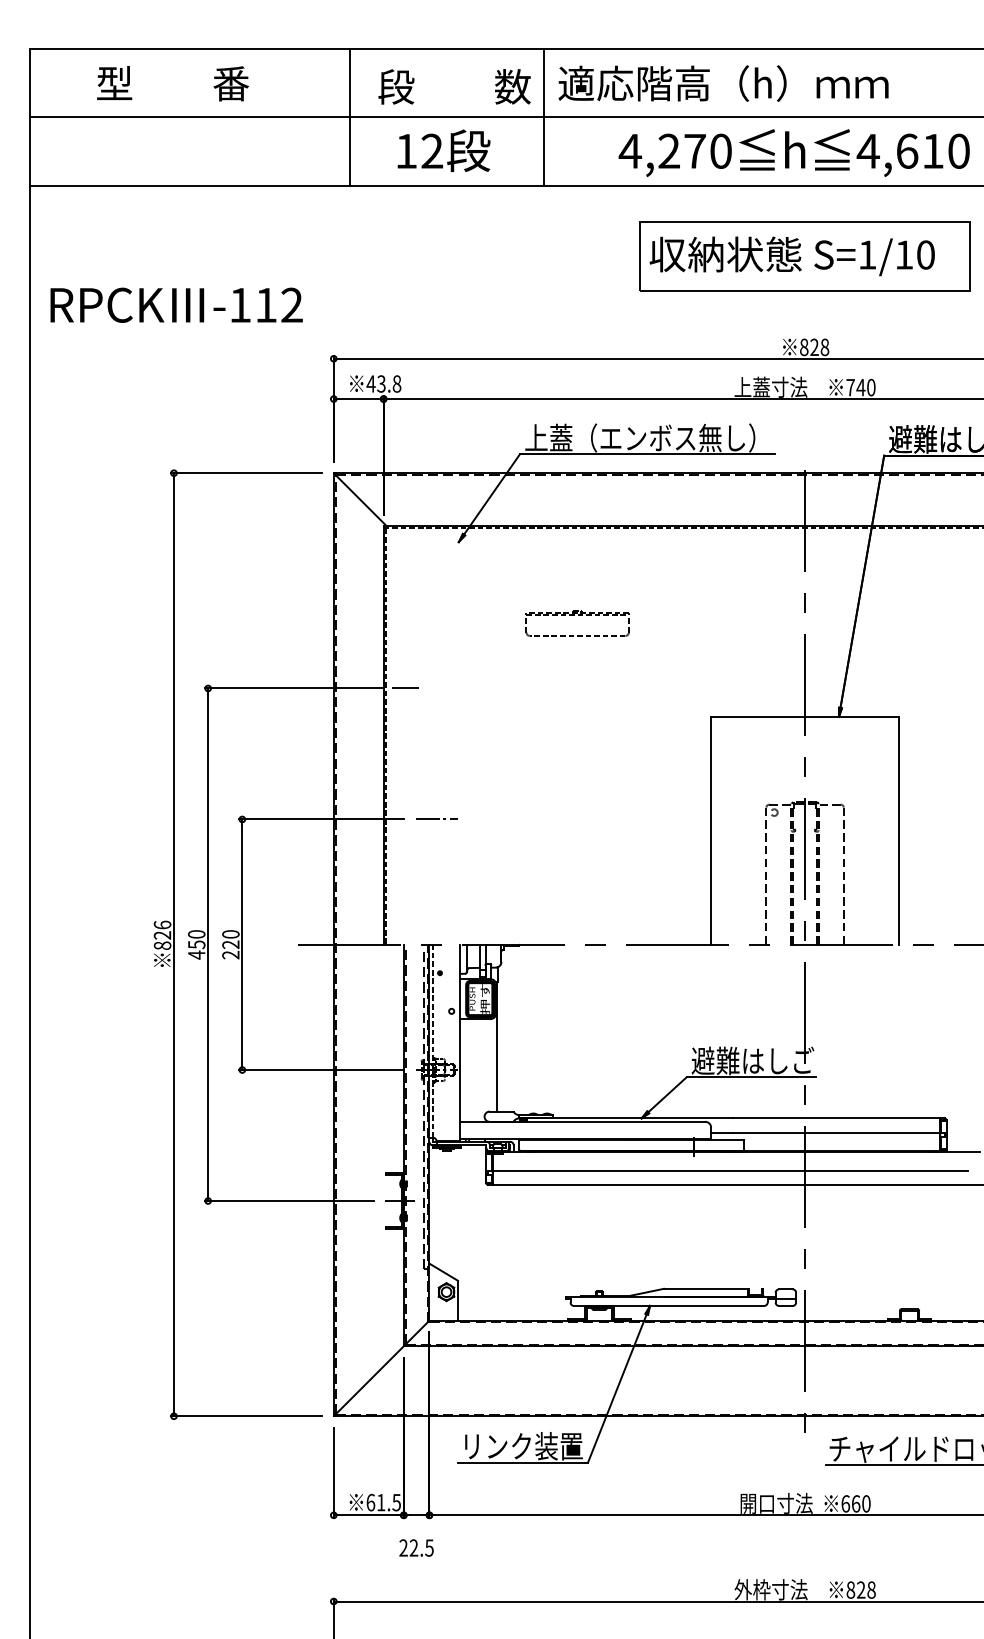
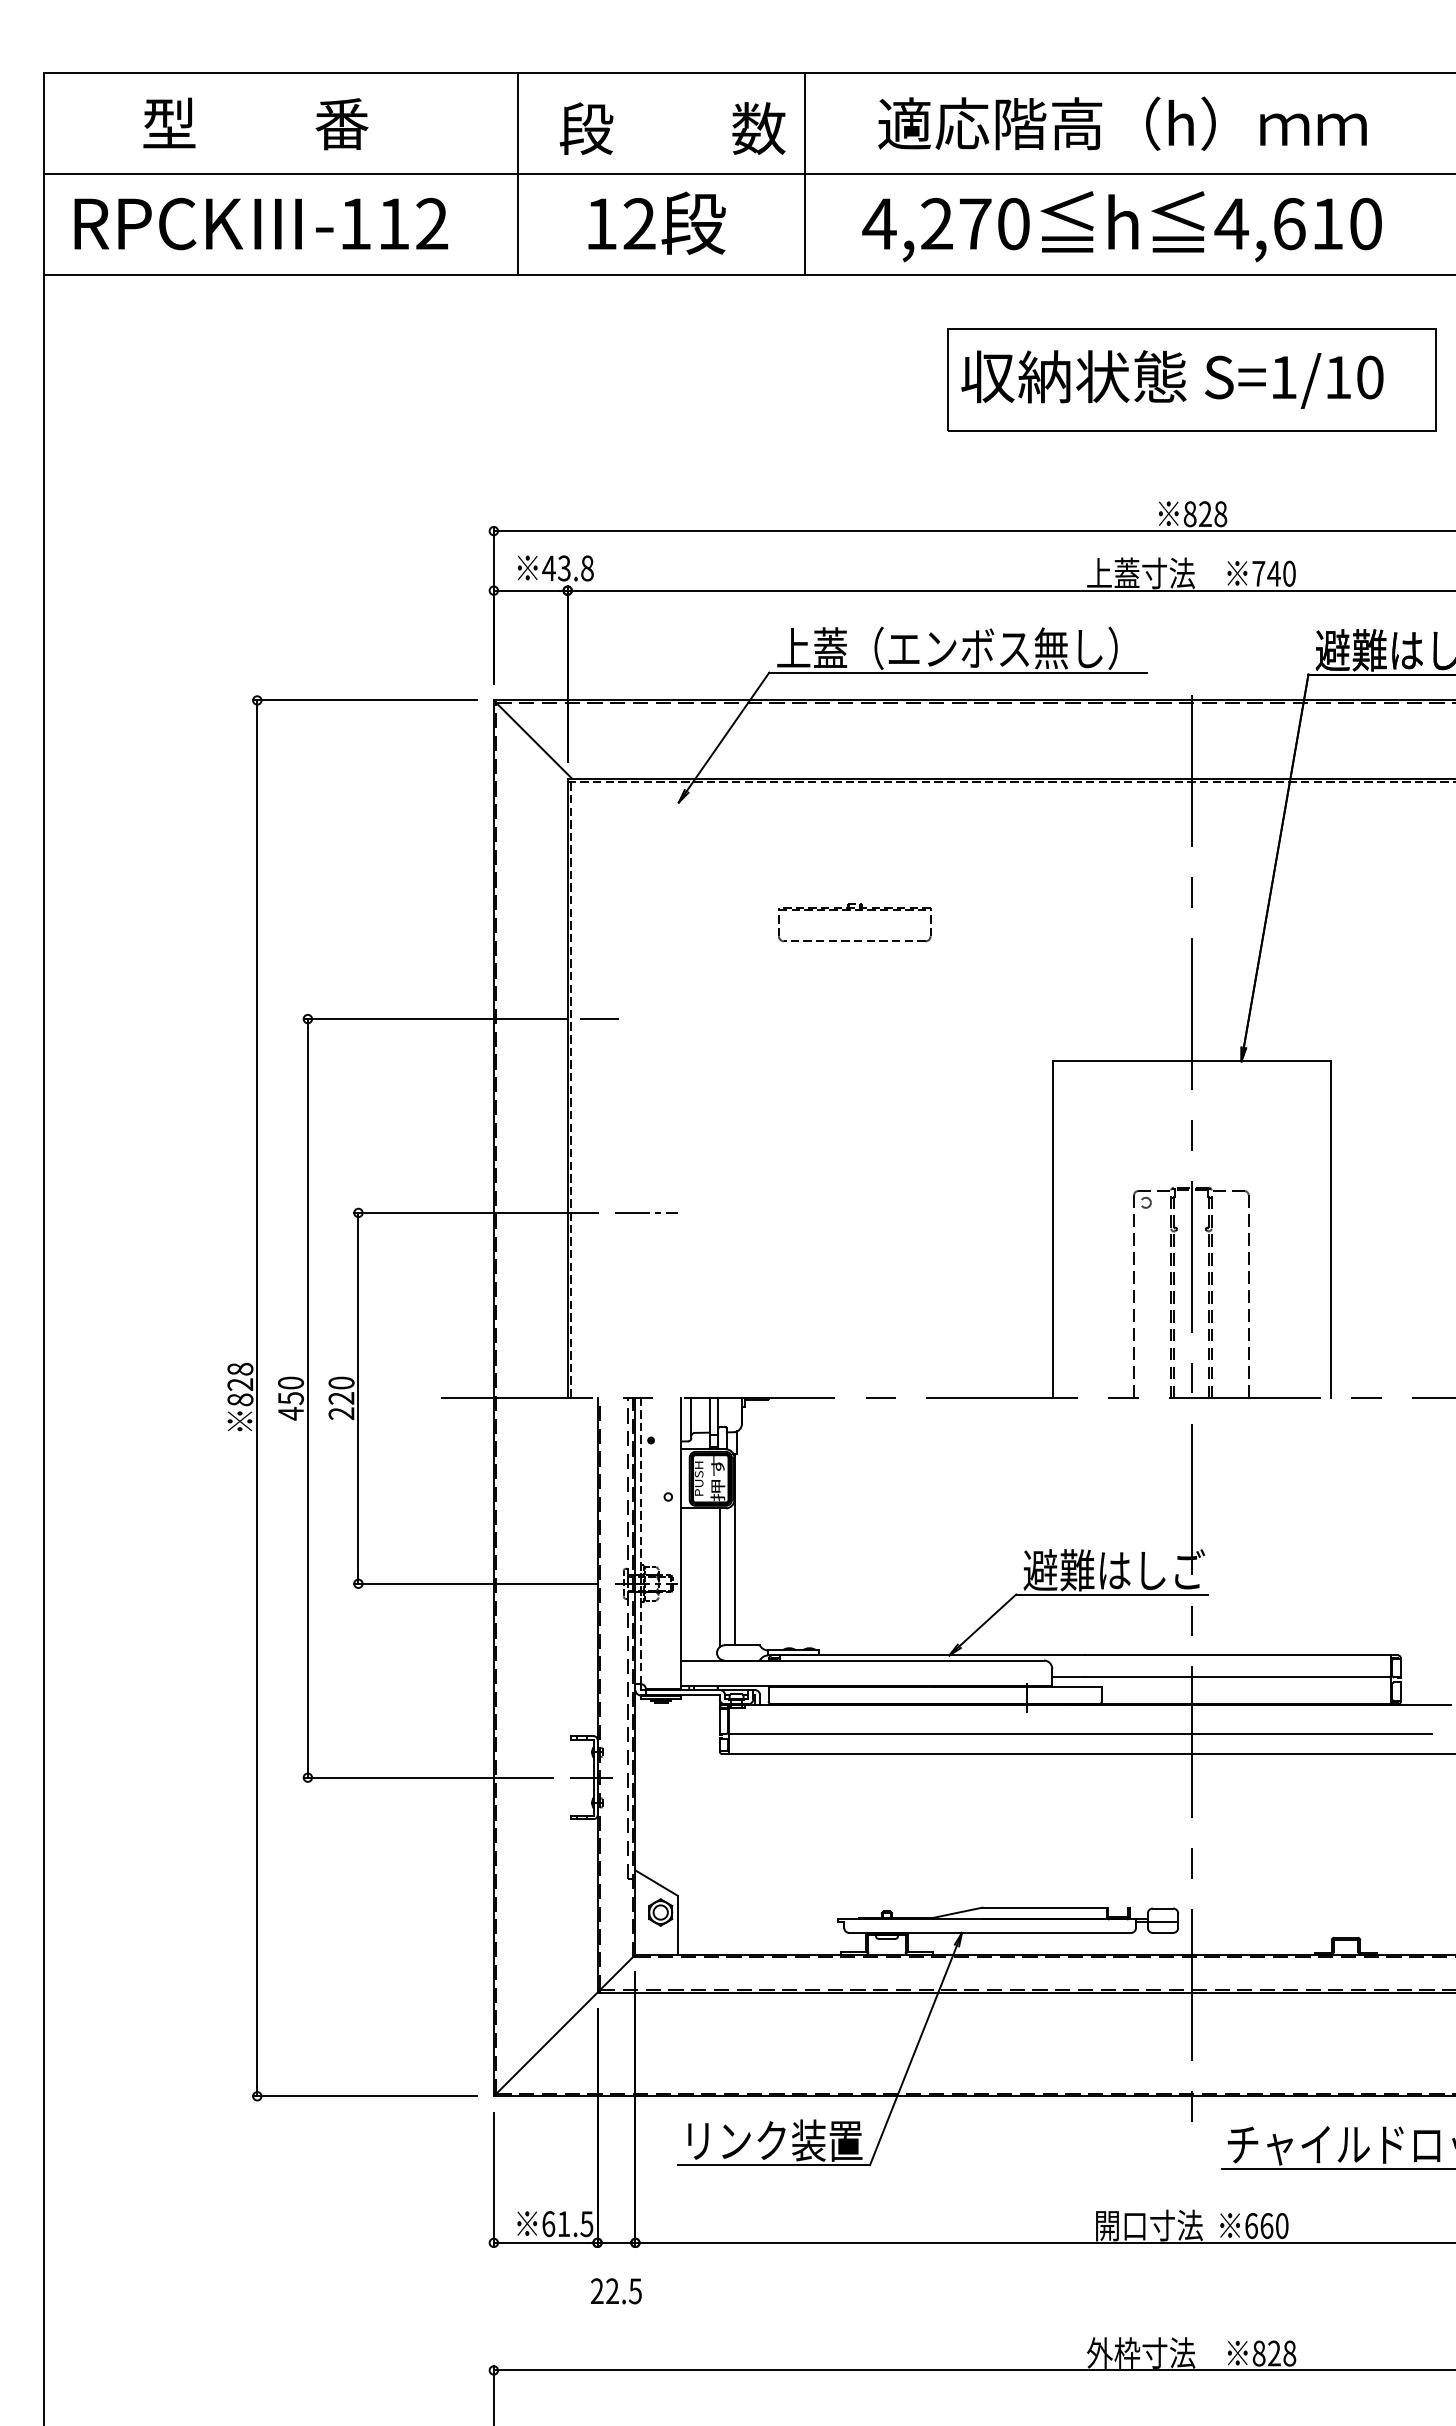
text: (723, 83) -> (1122, 123), moved
text: (793, 152) -> (1120, 225), moved
text: (176, 304) -> (261, 222), moved
text: (162, 924) -> (240, 1368), 826 -> 828
line: (486, 1065) -> (719, 1577), added

